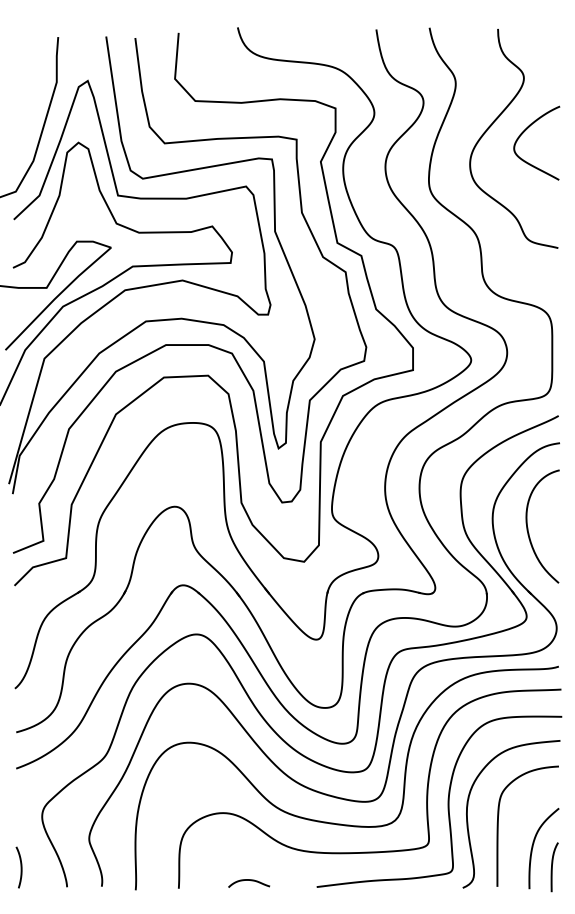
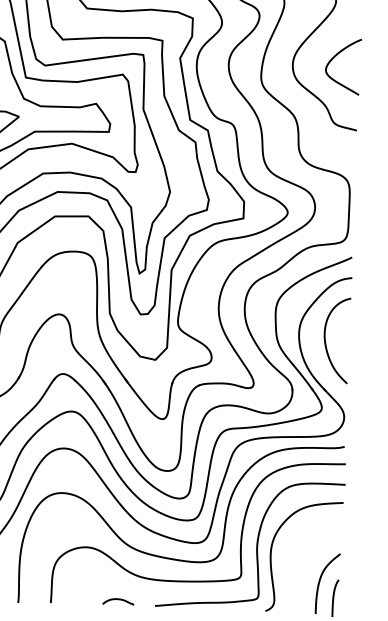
curve: (525, 131) -> (335, 57), moved
curve: (498, 825) -> (294, 565), removed
curve: (251, 881) -> (120, 600), moved

